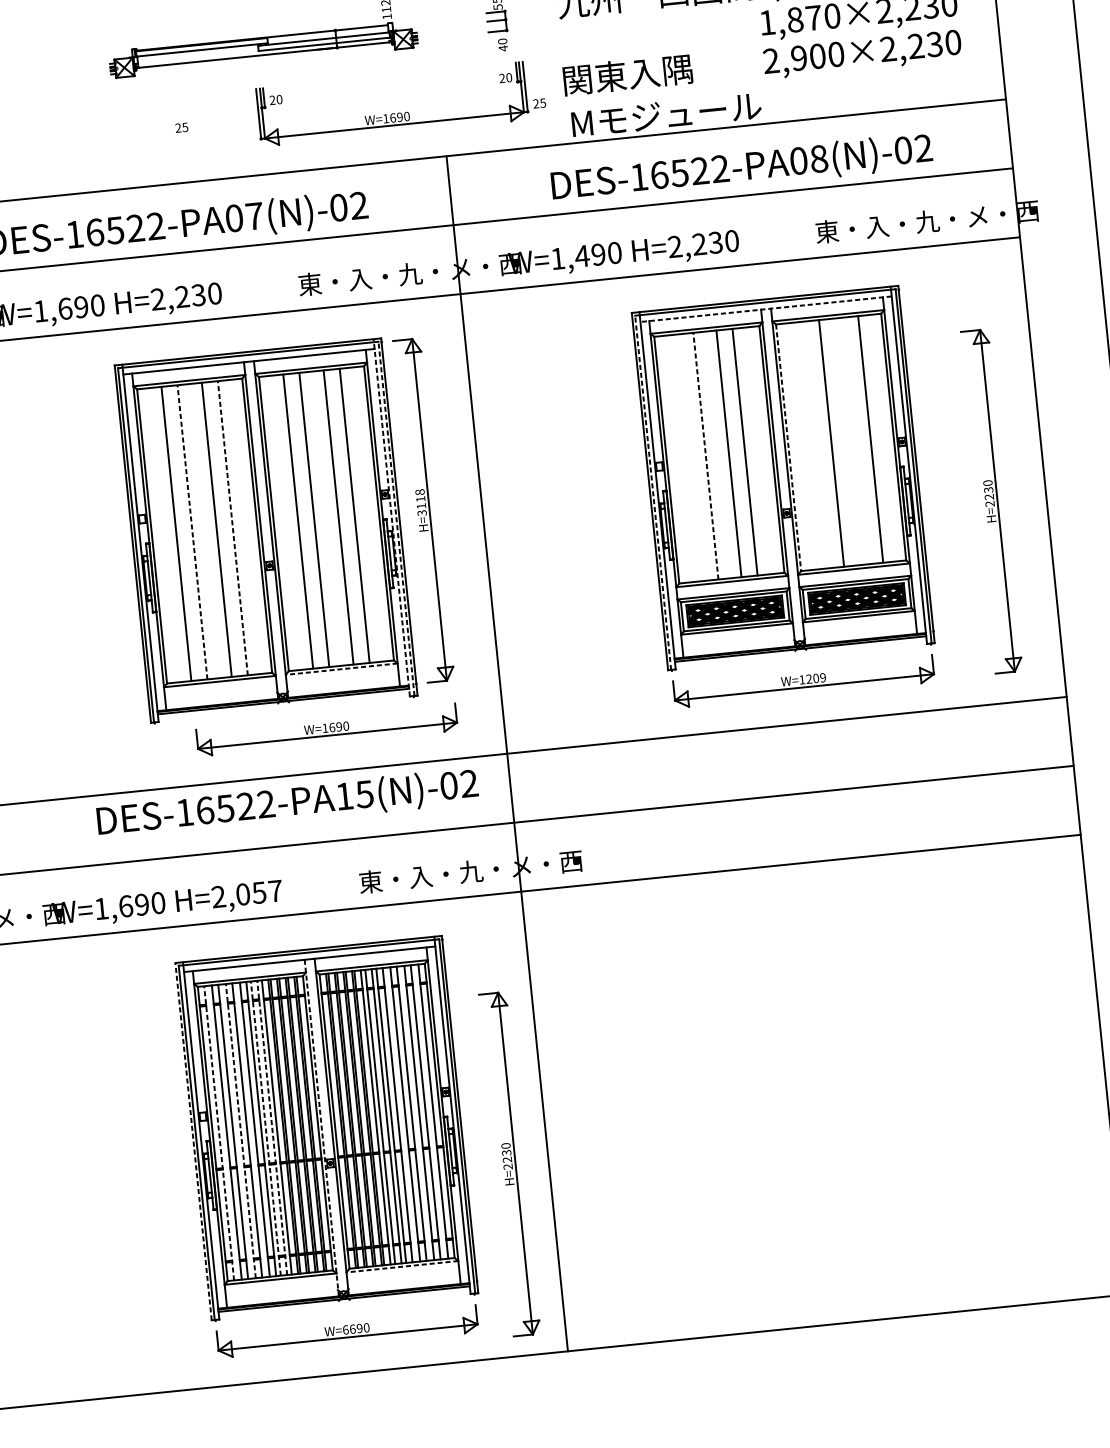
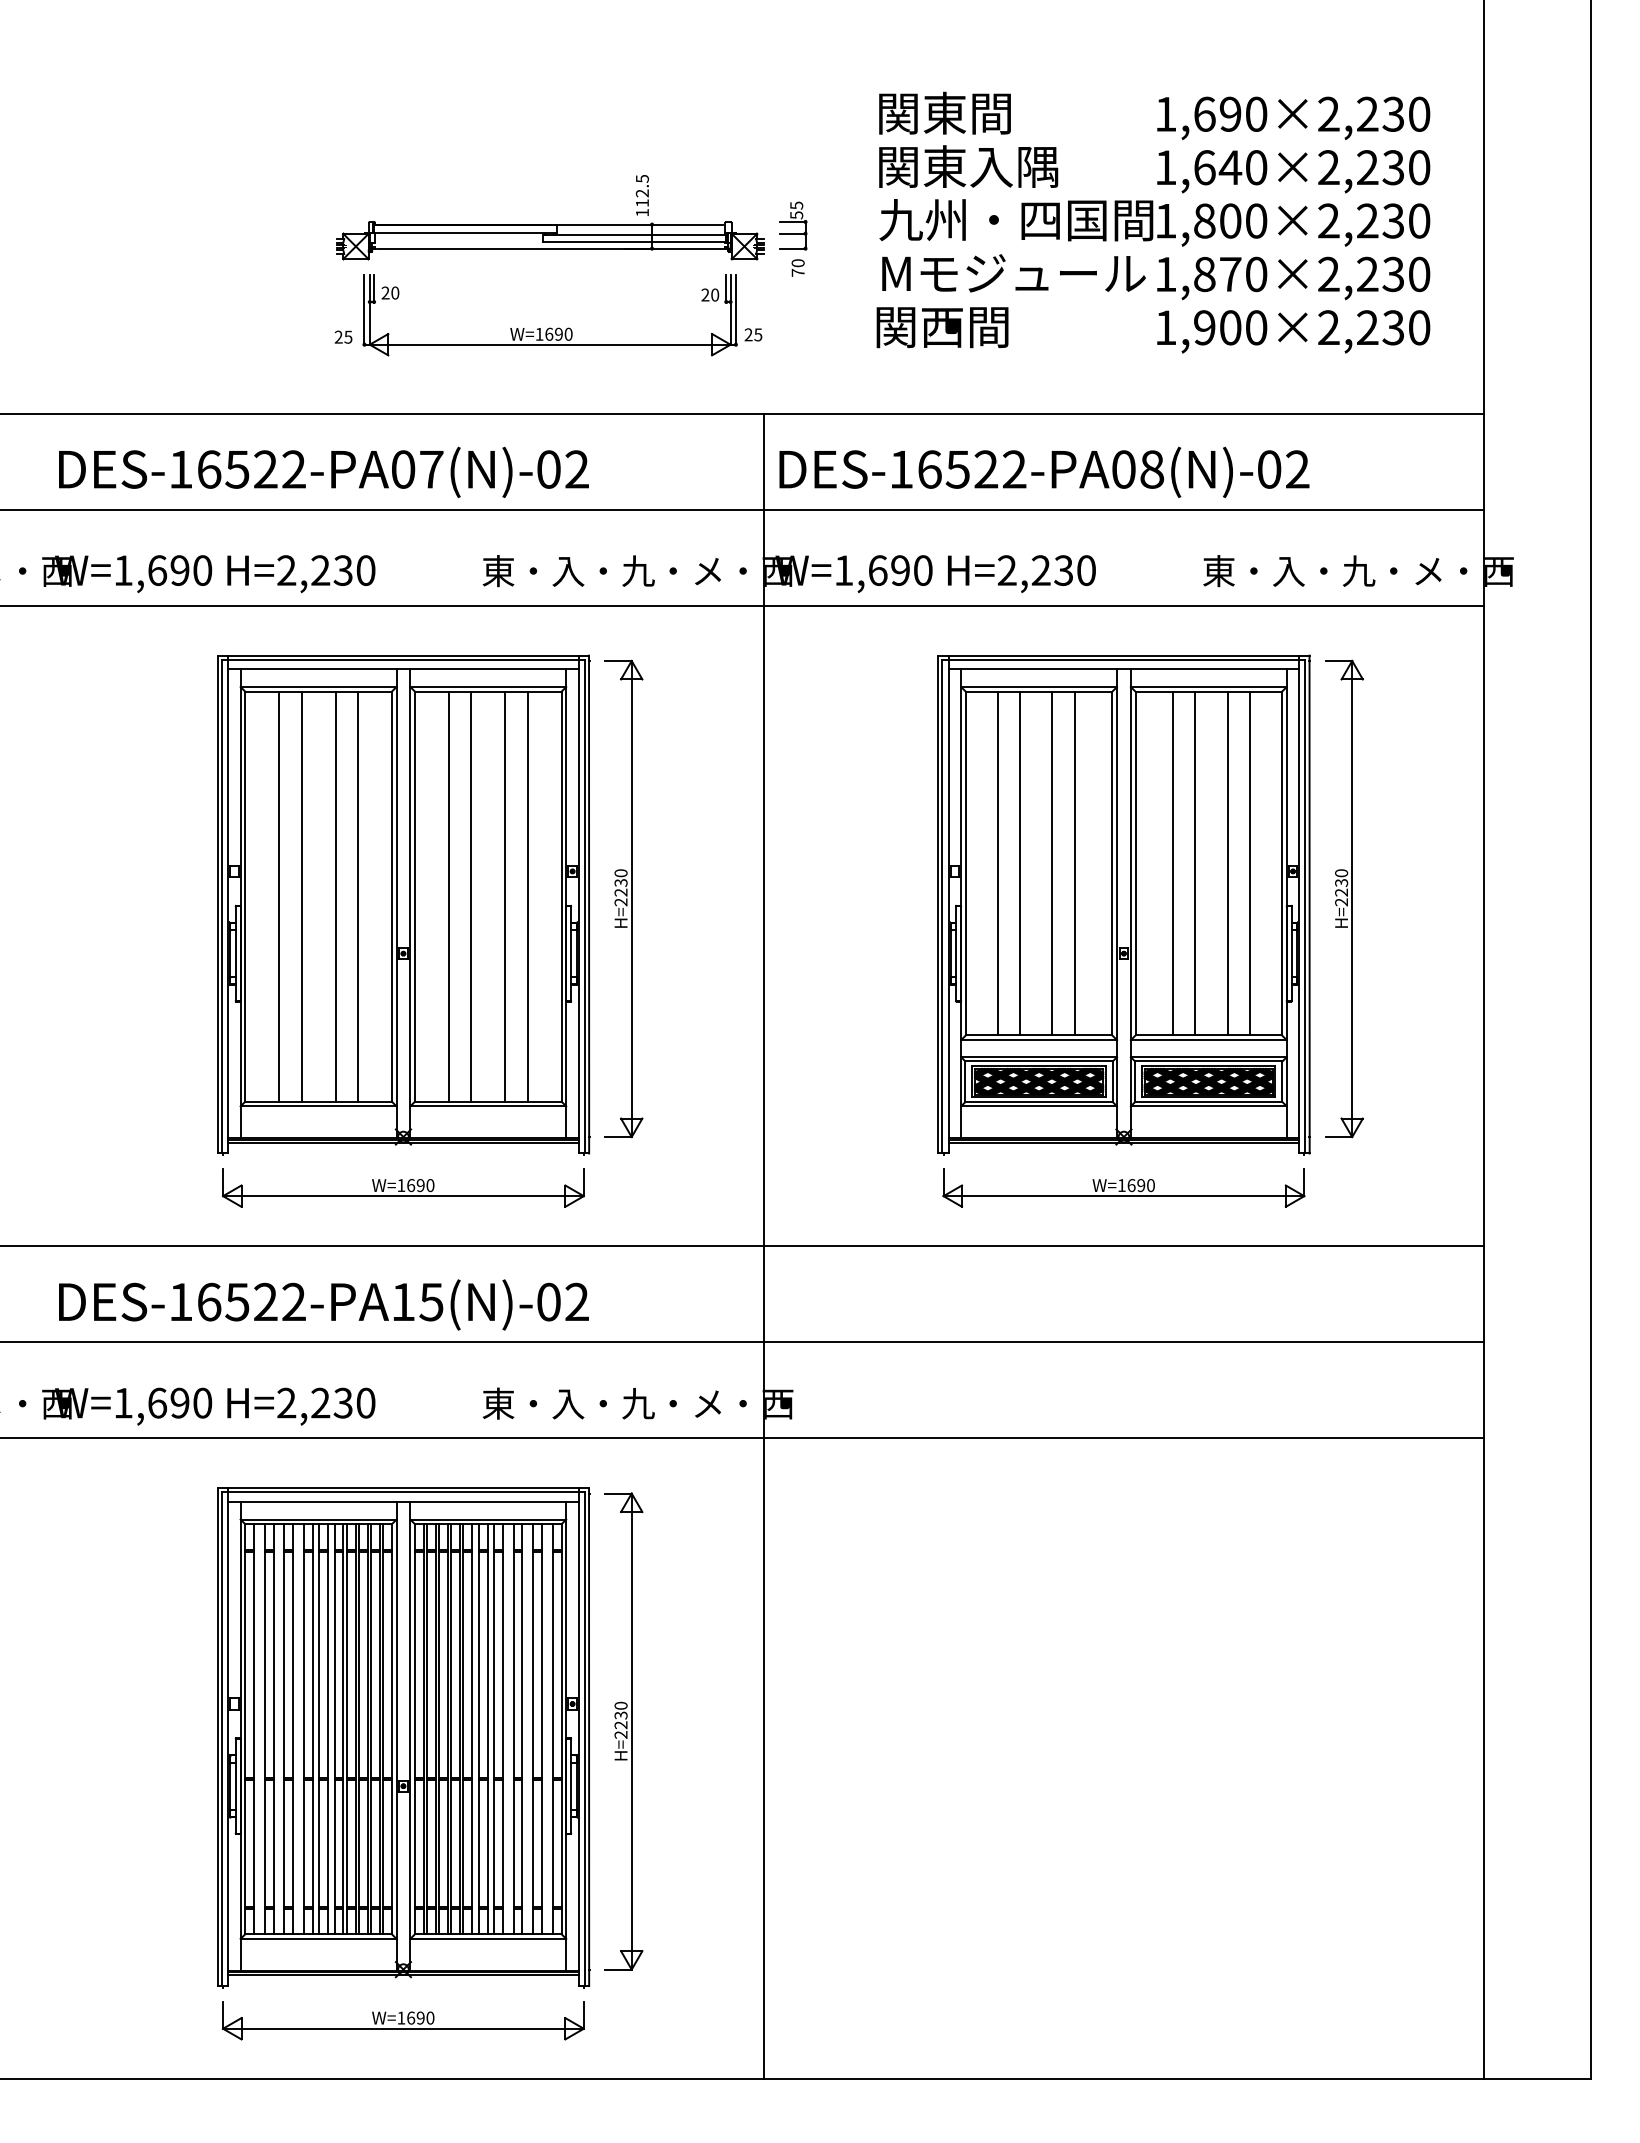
text: (502, 48) -> (797, 272), 40 -> 70
part: (263, 49) -> (550, 240), moved
text: (771, 60) -> (1165, 327), 2,900×2,230 -> 1,900×2,230
text: (643, 73) -> (988, 326), 関東入隅 -> 関西間
part: (399, 112) -> (559, 327), moved
text: (666, 115) -> (1013, 273), moved
text: (742, 168) -> (1044, 471), moved
text: (582, 256) -> (877, 570), W=1,490 -> W=1,690
line: (765, 309) -> (1123, 669), dashed -> solid
line: (854, 441) -> (1227, 863), added
line: (815, 444) -> (1173, 863), added
line: (788, 447) -> (1135, 863), dashed -> solid
line: (706, 456) -> (1020, 863), dashed -> solid
line: (689, 457) -> (997, 863), added
line: (653, 492) -> (942, 906), dashed -> solid
part: (991, 501) -> (1344, 898), moved
text: (420, 502) -> (620, 887), H=3118 -> H=2230
line: (391, 517) -> (578, 904), dashed -> solid
line: (396, 518) -> (584, 906), dashed -> solid
line: (232, 528) -> (357, 896), dashed -> solid
line: (192, 532) -> (301, 896), dashed -> solid
line: (341, 669) -> (488, 1106), dashed -> solid
text: (815, 678) -> (1140, 1185), W=1209 -> W=1690
part: (326, 729) -> (403, 1187), moved
line: (507, 753) -> (763, 1245), moved
text: (287, 803) -> (323, 1304), moved
text: (259, 892) -> (343, 1402), H=2,057 -> H=2,230
line: (266, 1128) -> (319, 1729), dashed -> solid
line: (272, 1128) -> (328, 1729), dashed -> solid
line: (321, 1128) -> (396, 1736), dashed -> solid
line: (240, 1131) -> (284, 1729), dashed -> solid
line: (219, 1133) -> (254, 1729), dashed -> solid
line: (193, 1141) -> (217, 1737), dashed -> solid
part: (509, 1164) -> (623, 1731), moved
line: (402, 1266) -> (488, 1938), dashed -> solid
text: (345, 1329) -> (401, 2017), W=6690 -> W=1690

